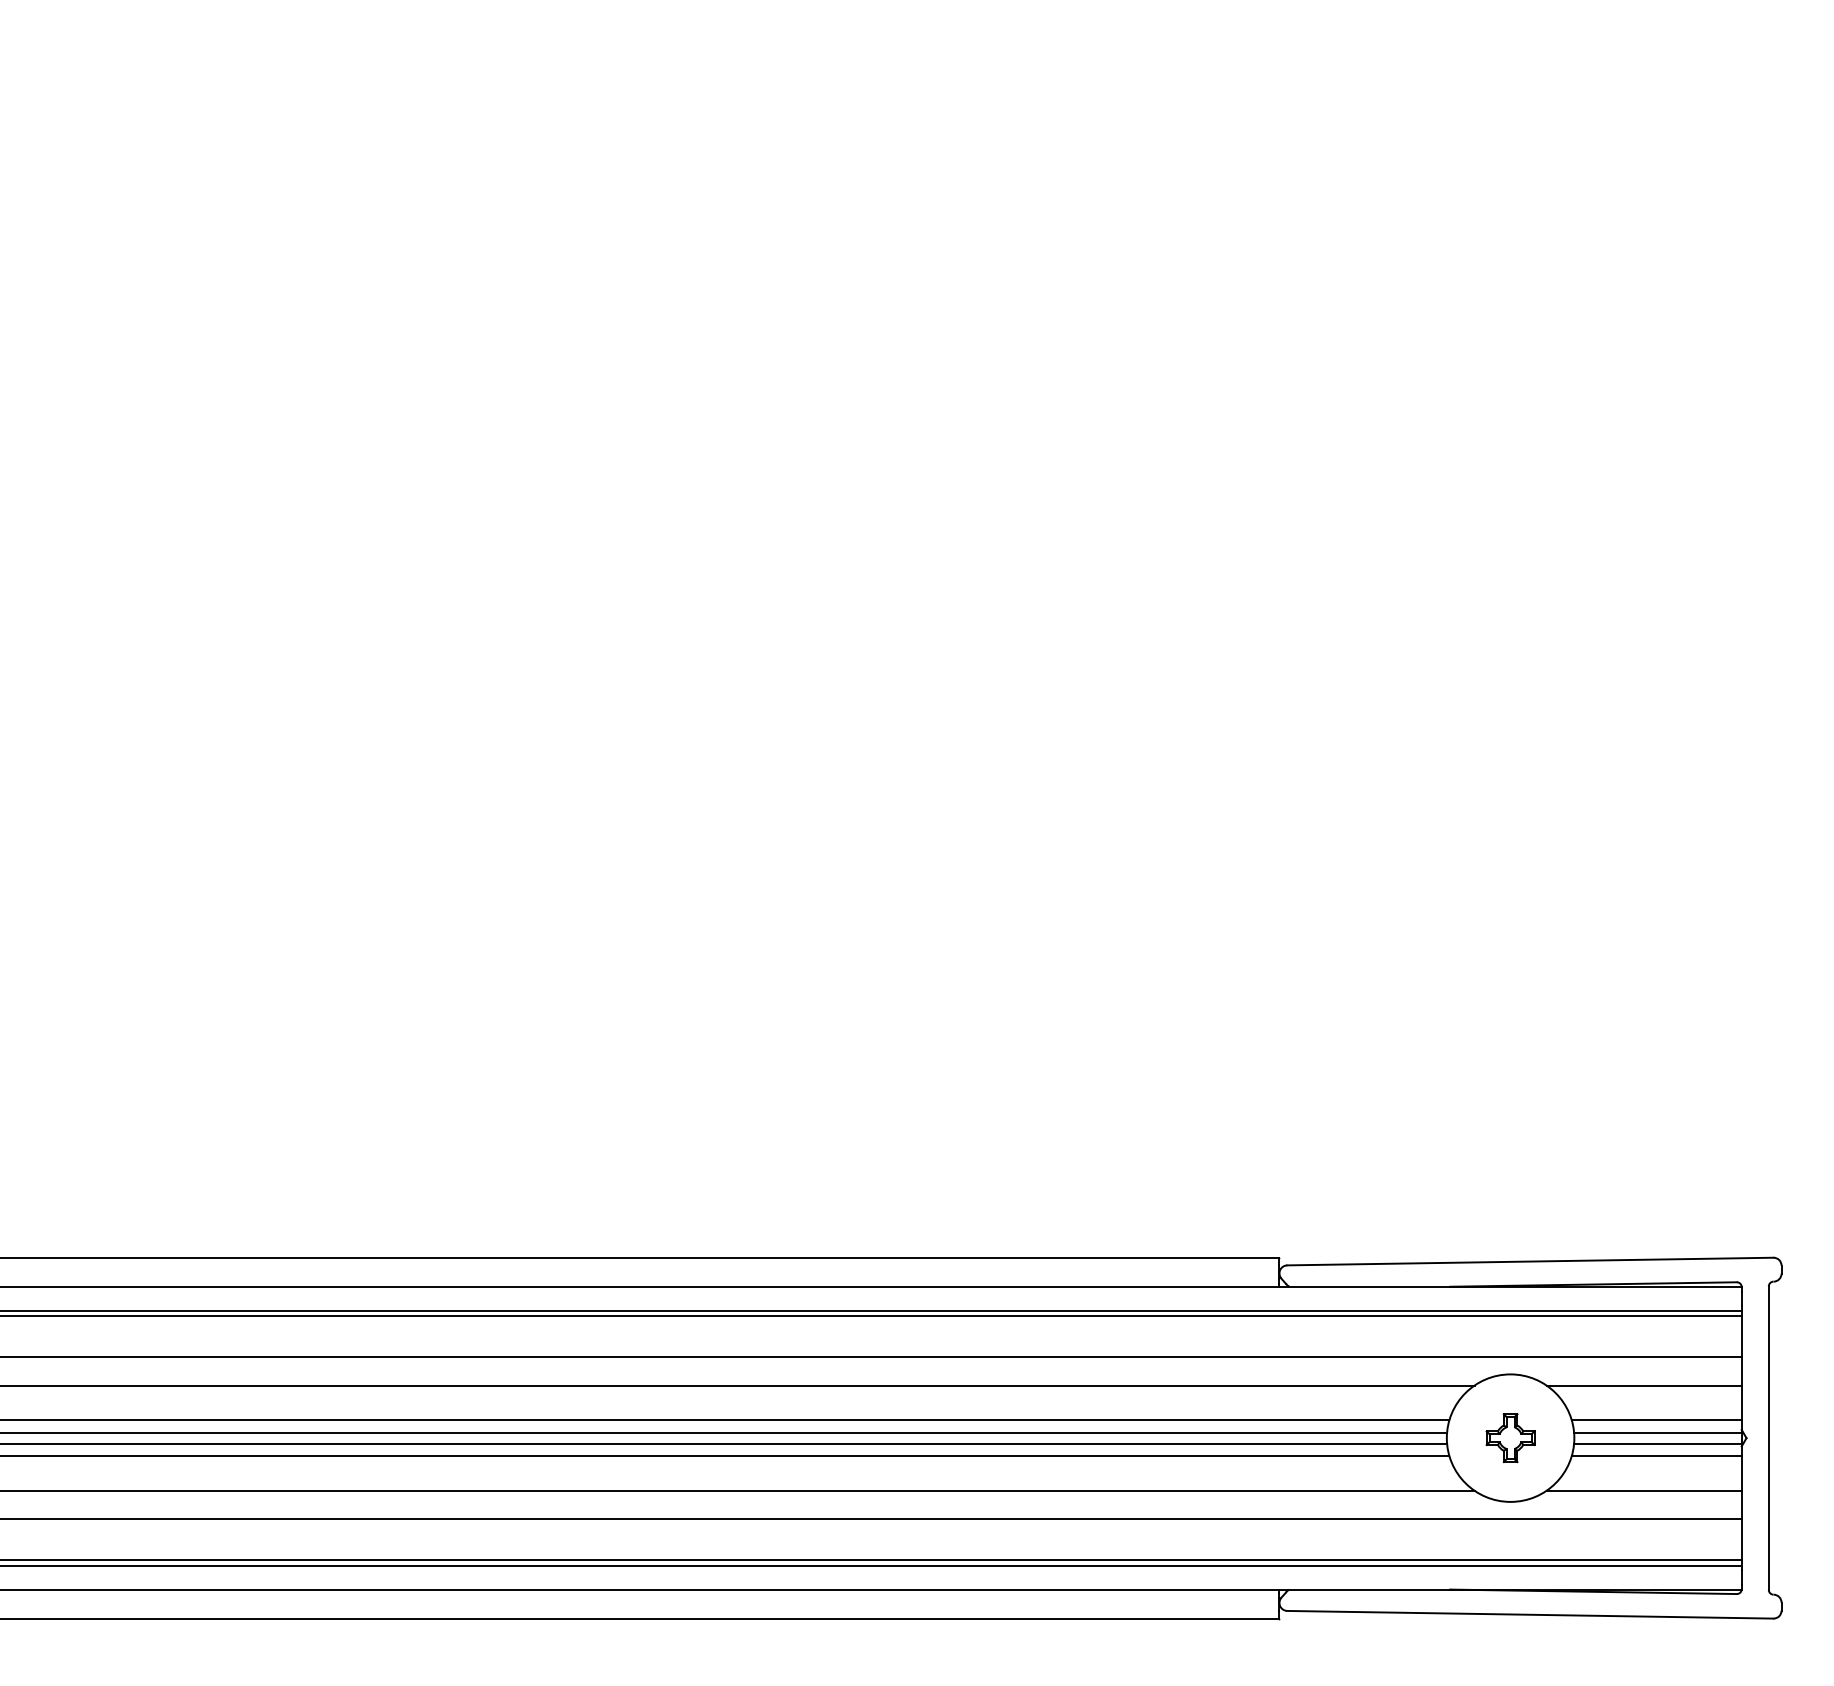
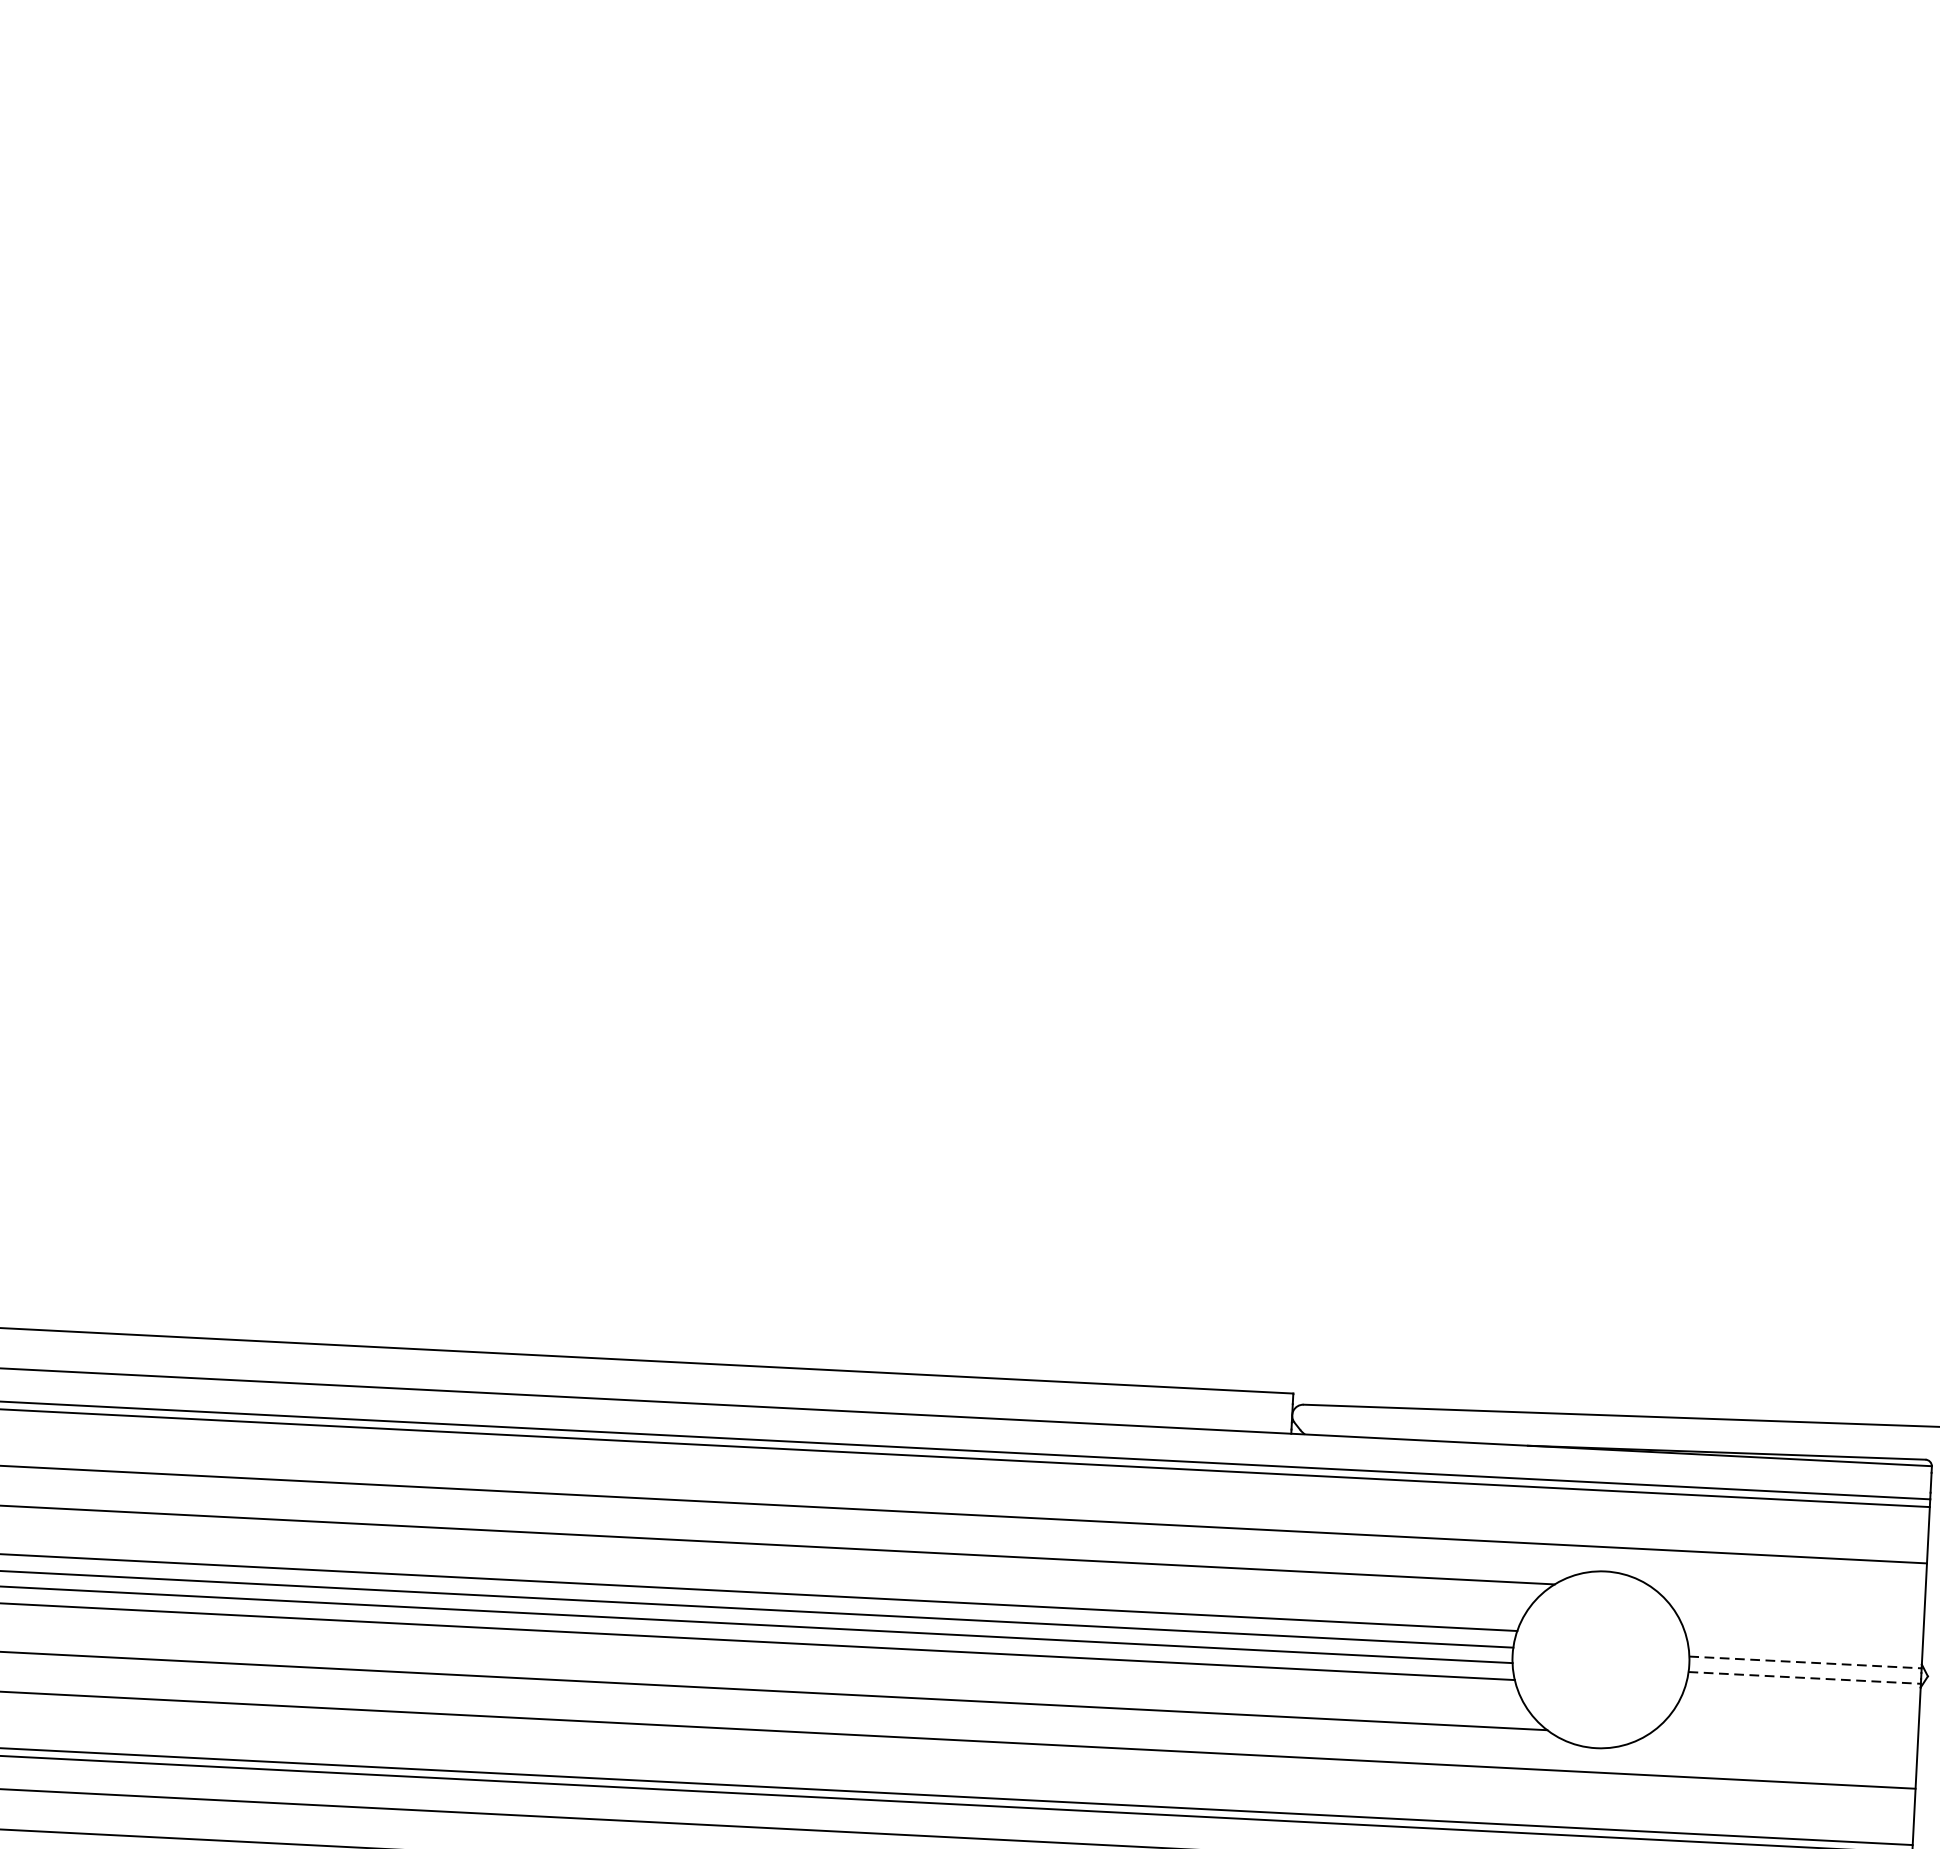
line: (1643, 1385) -> (1788, 1596), removed
line: (1656, 1420) -> (1804, 1645), removed
line: (1657, 1432) -> (1804, 1662), solid -> dashed
part: (1510, 1438) -> (1600, 1660), removed
line: (1657, 1443) -> (1804, 1677), solid -> dashed
line: (1656, 1455) -> (1801, 1694), removed
line: (1643, 1490) -> (1781, 1741), removed

